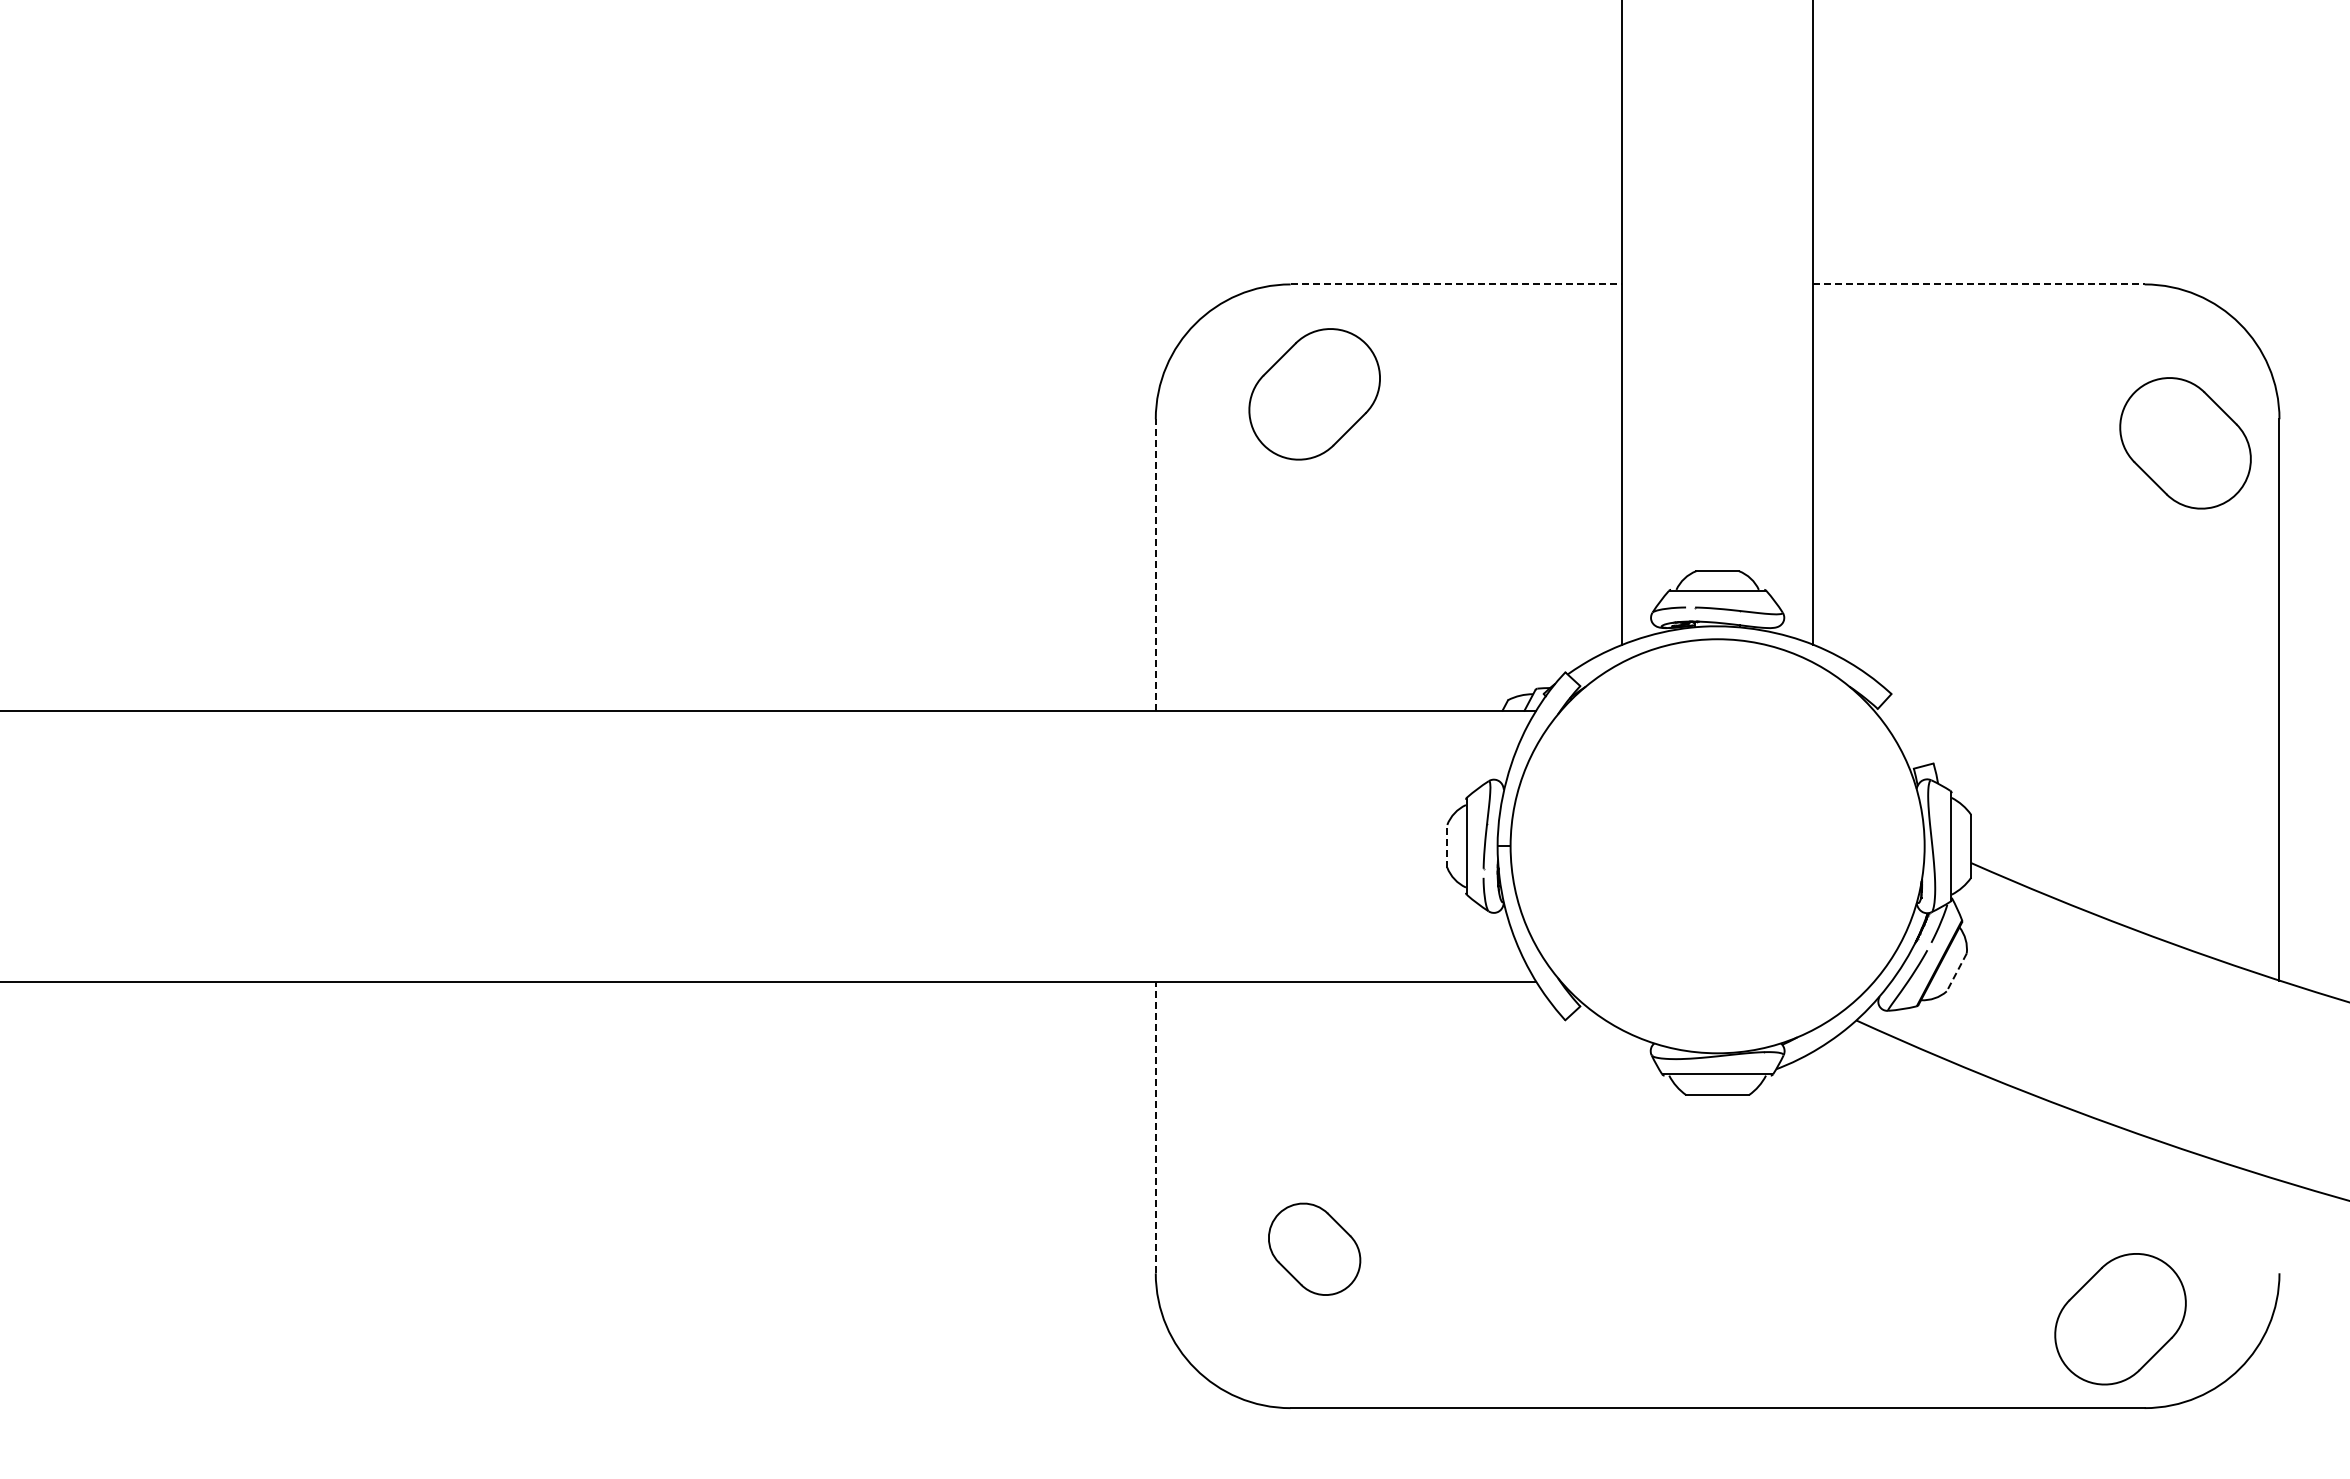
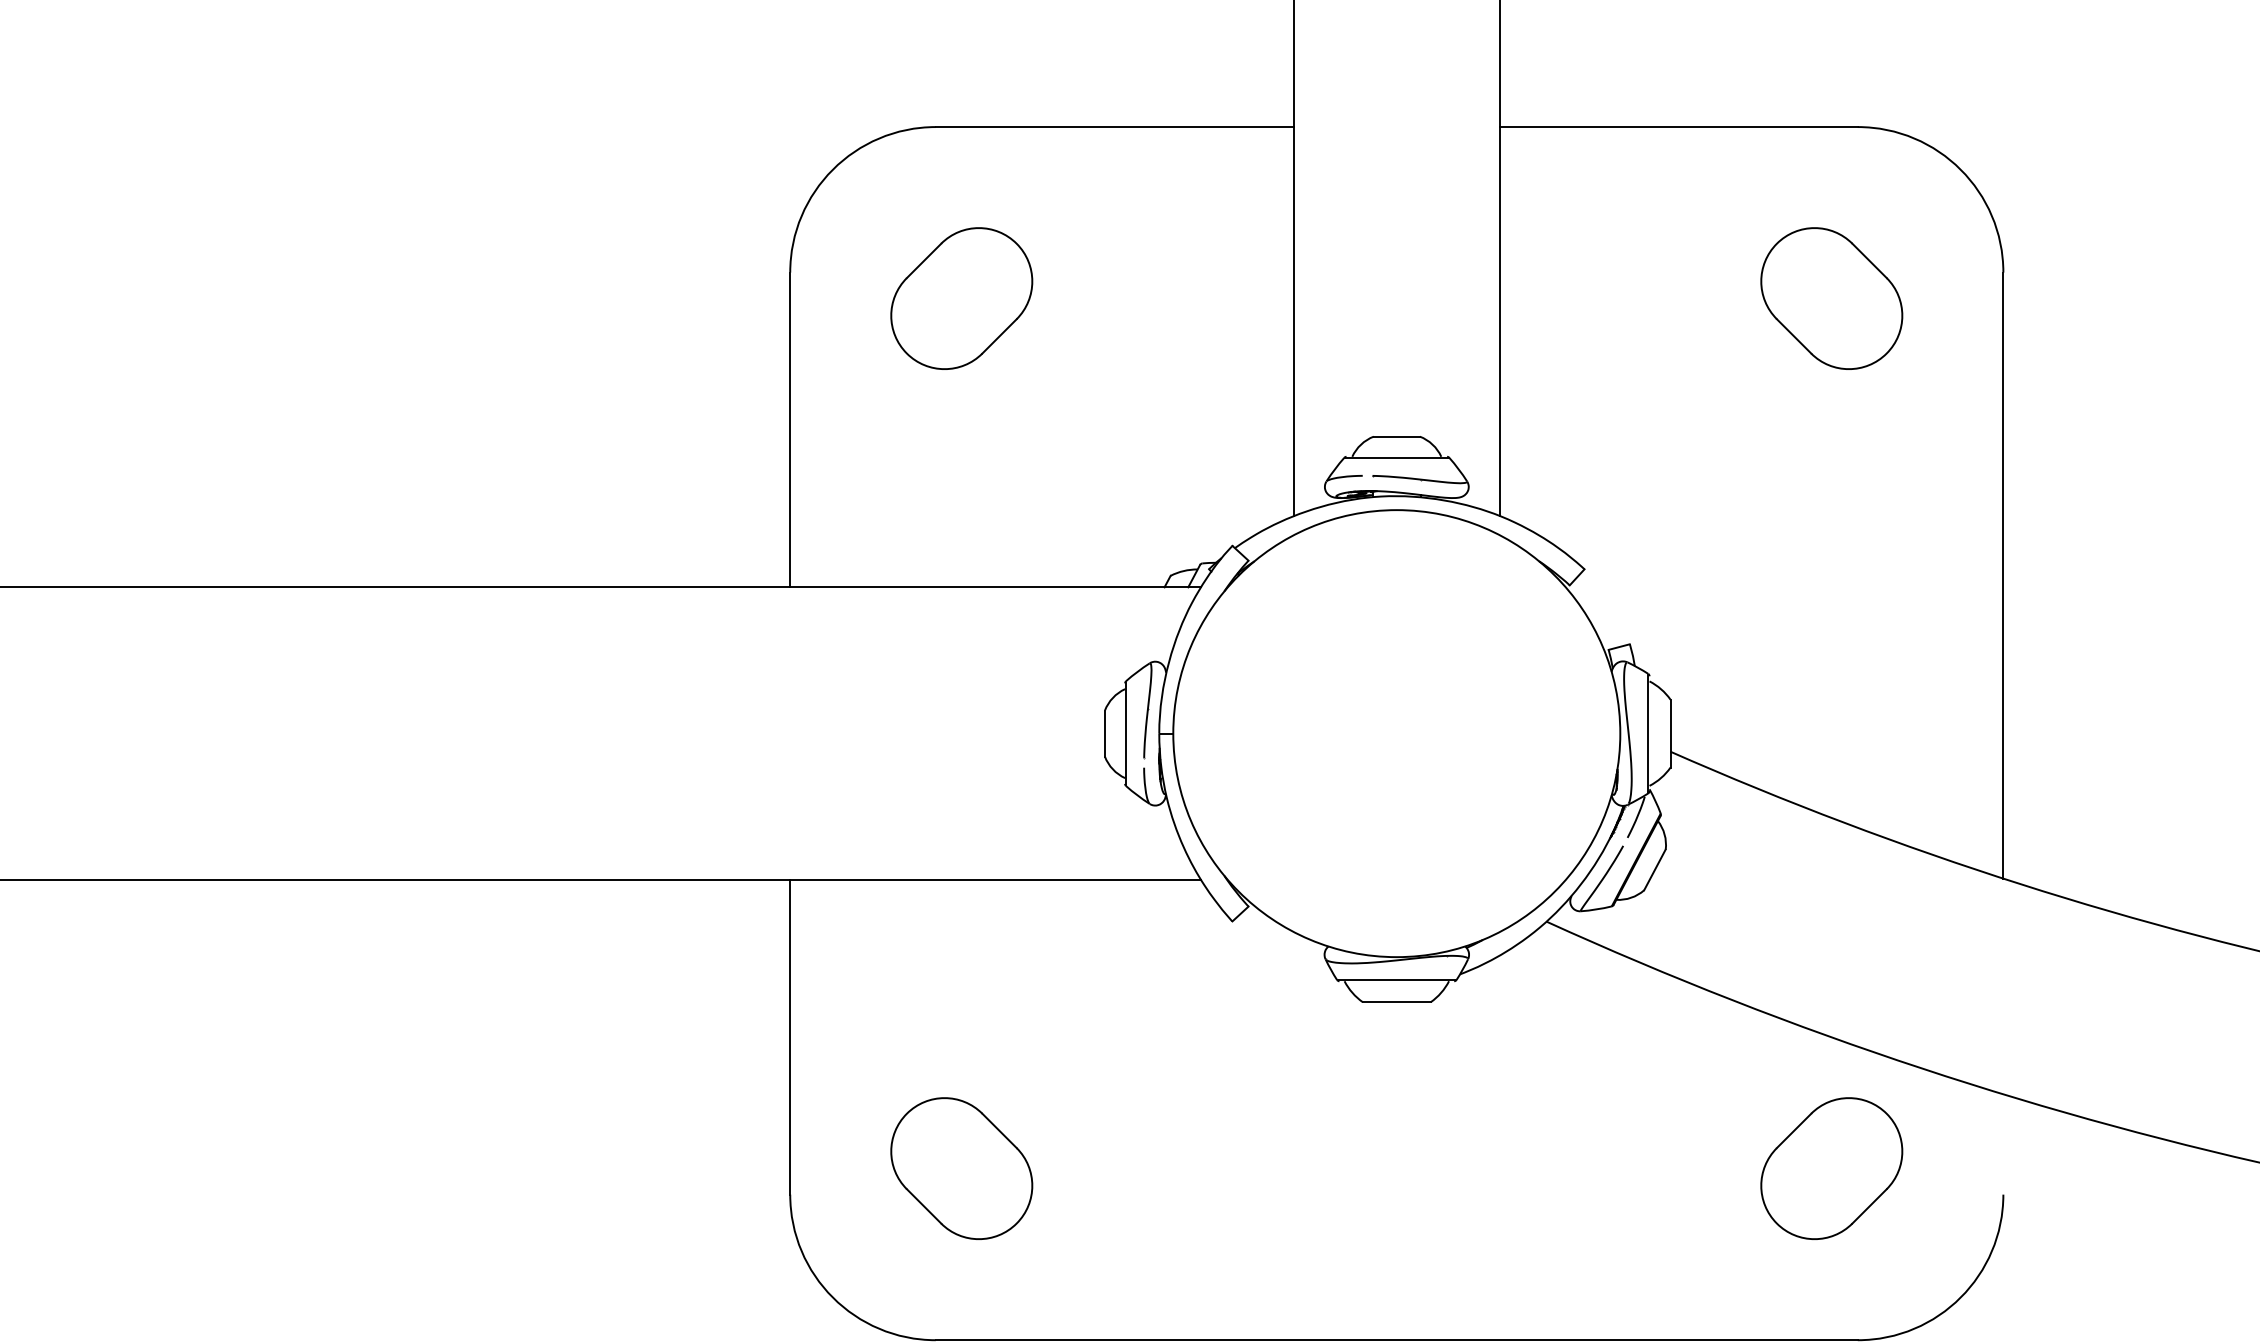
line: (1456, 284) -> (1114, 127), dashed -> solid
line: (1978, 284) -> (1678, 127), dashed -> solid
part: (1314, 394) -> (961, 298), moved
part: (2185, 443) -> (1831, 298), moved
line: (1155, 565) -> (789, 430), dashed -> solid
line: (1447, 845) -> (1105, 732), dashed -> solid
line: (1956, 972) -> (1654, 869), dashed -> solid
line: (1155, 1127) -> (789, 1037), dashed -> solid
part: (1314, 1249) -> (961, 1168), size x1.43
part: (2120, 1319) -> (1831, 1168), moved

